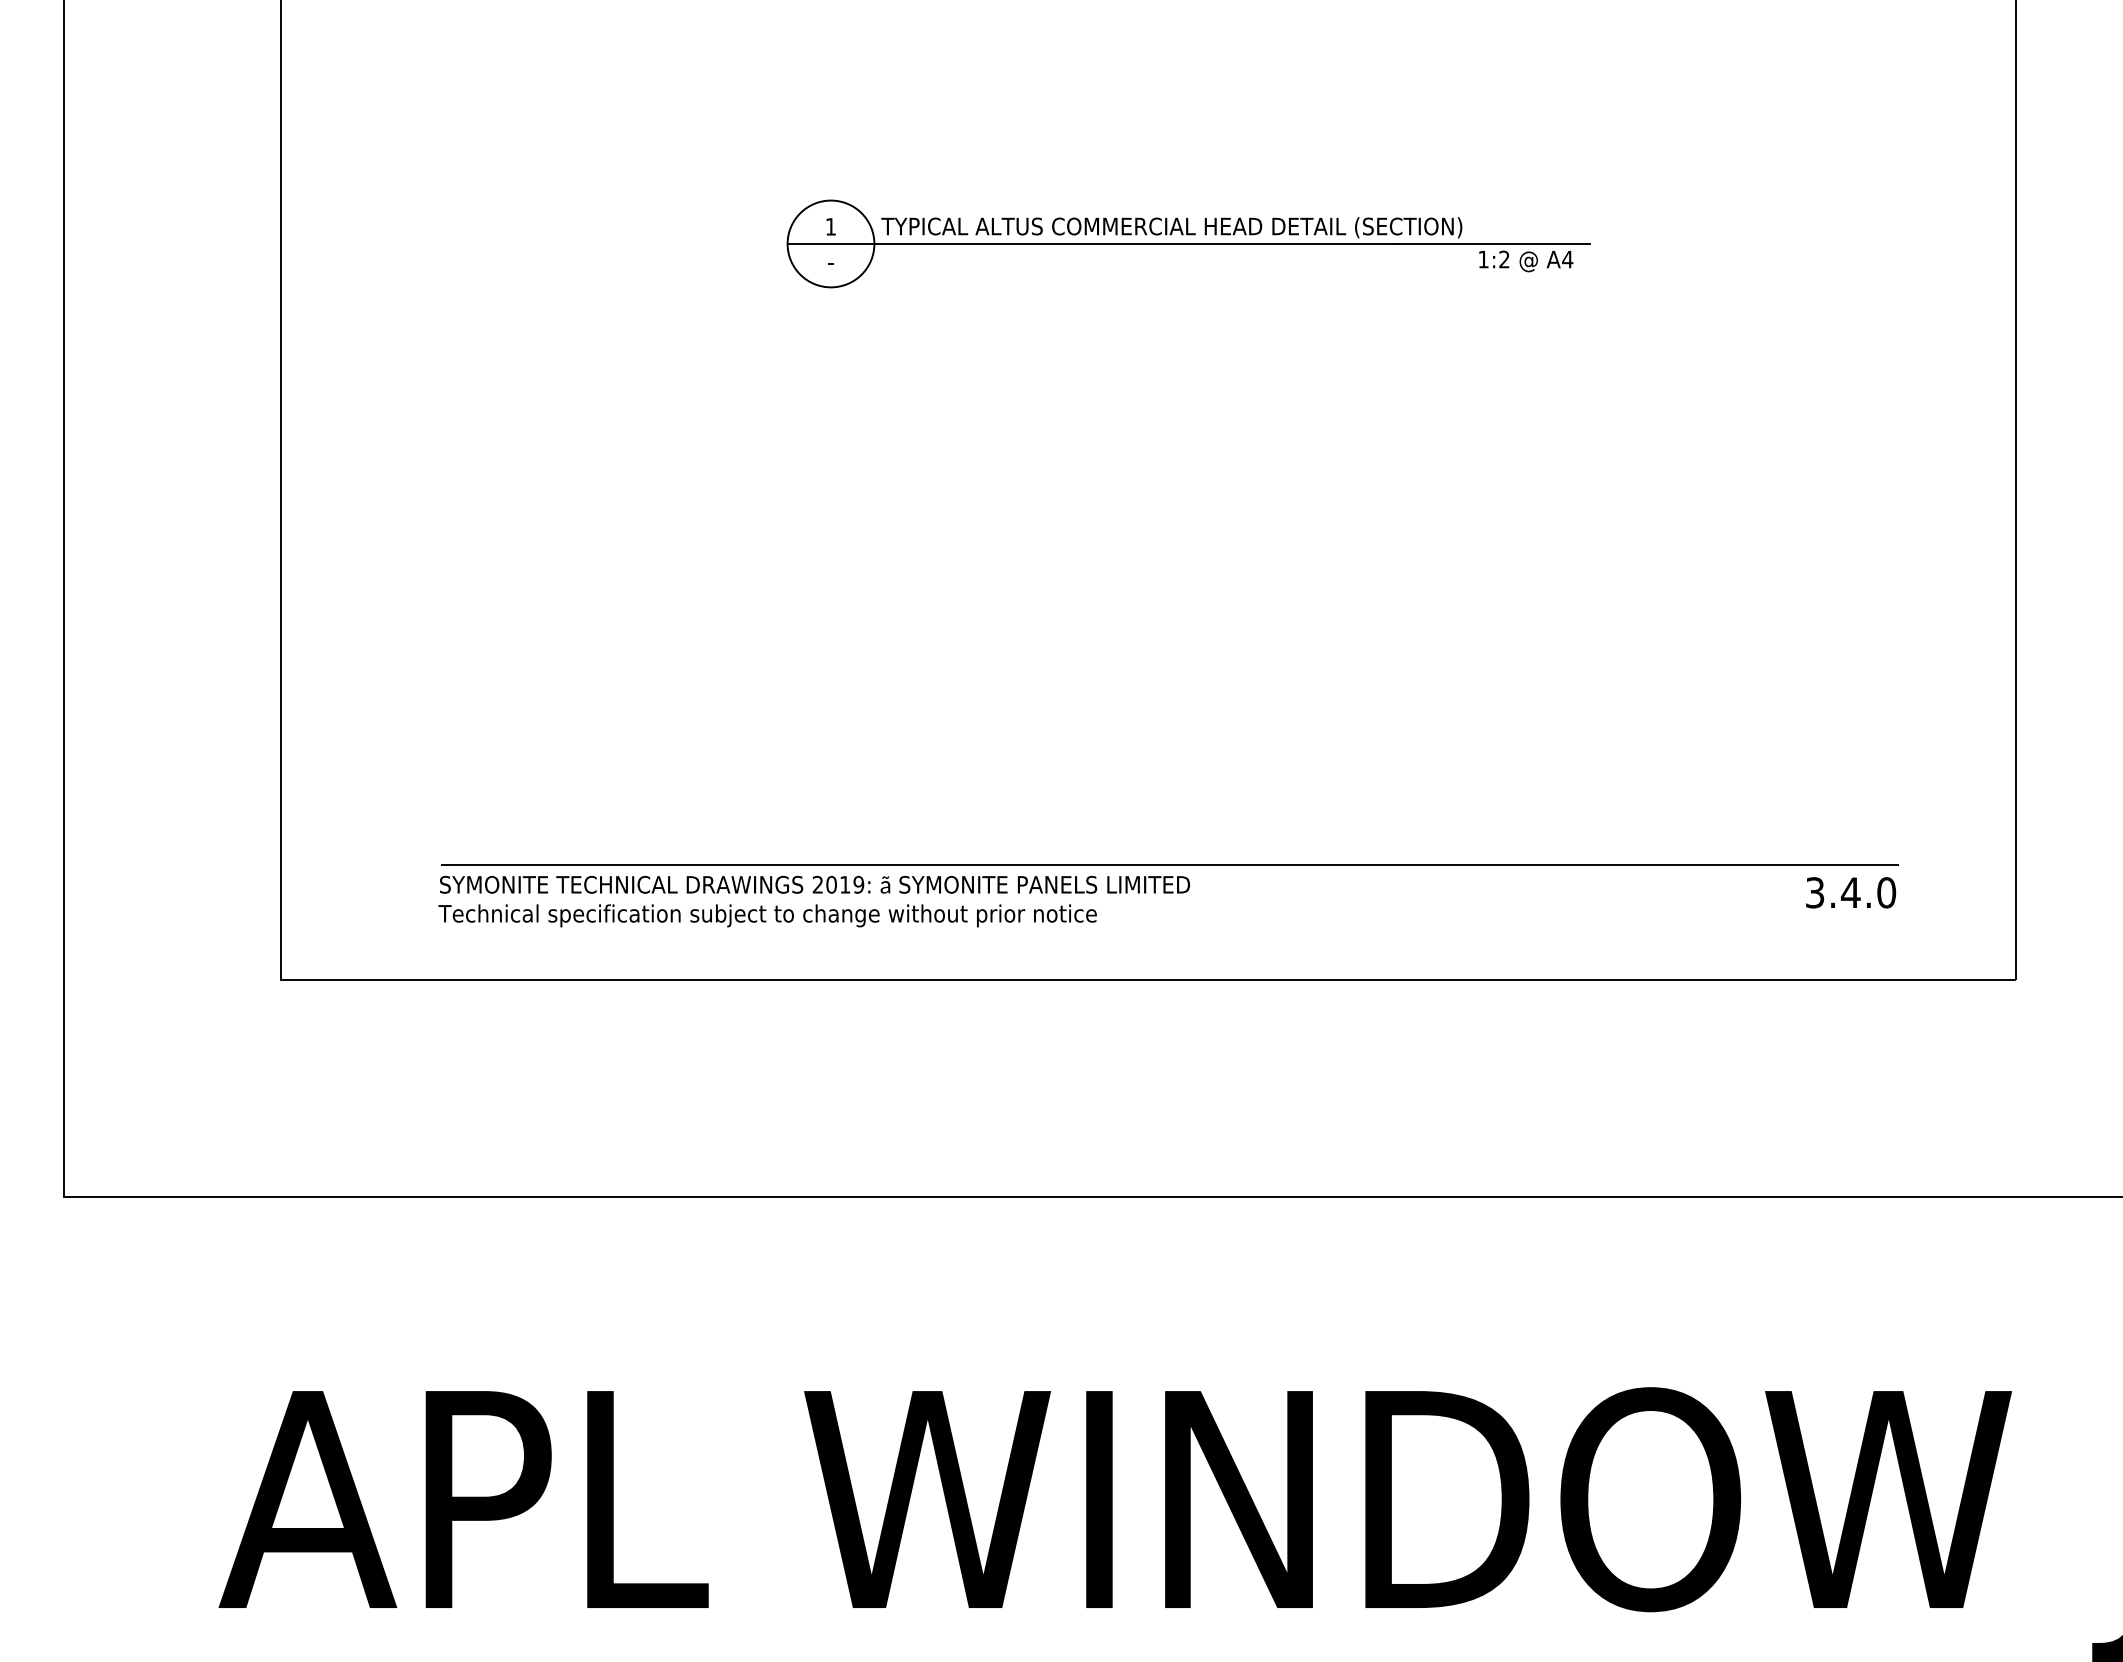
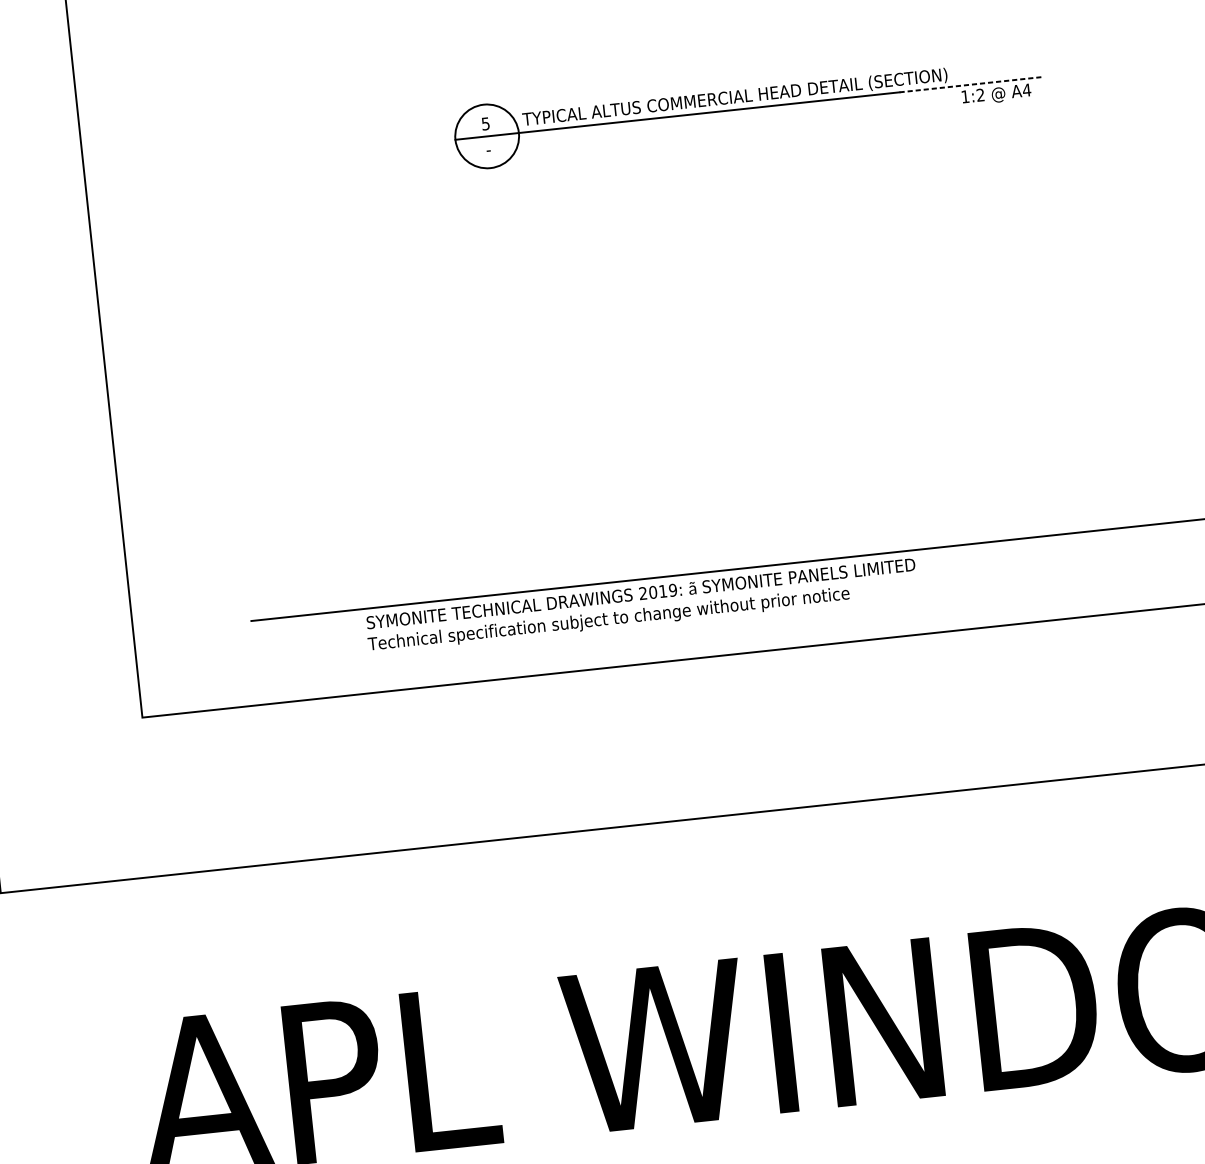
text: (830, 226) -> (485, 123), 1 -> 5
line: (1492, 243) -> (970, 84), solid -> dashed
text: (813, 901) -> (641, 606), moved

